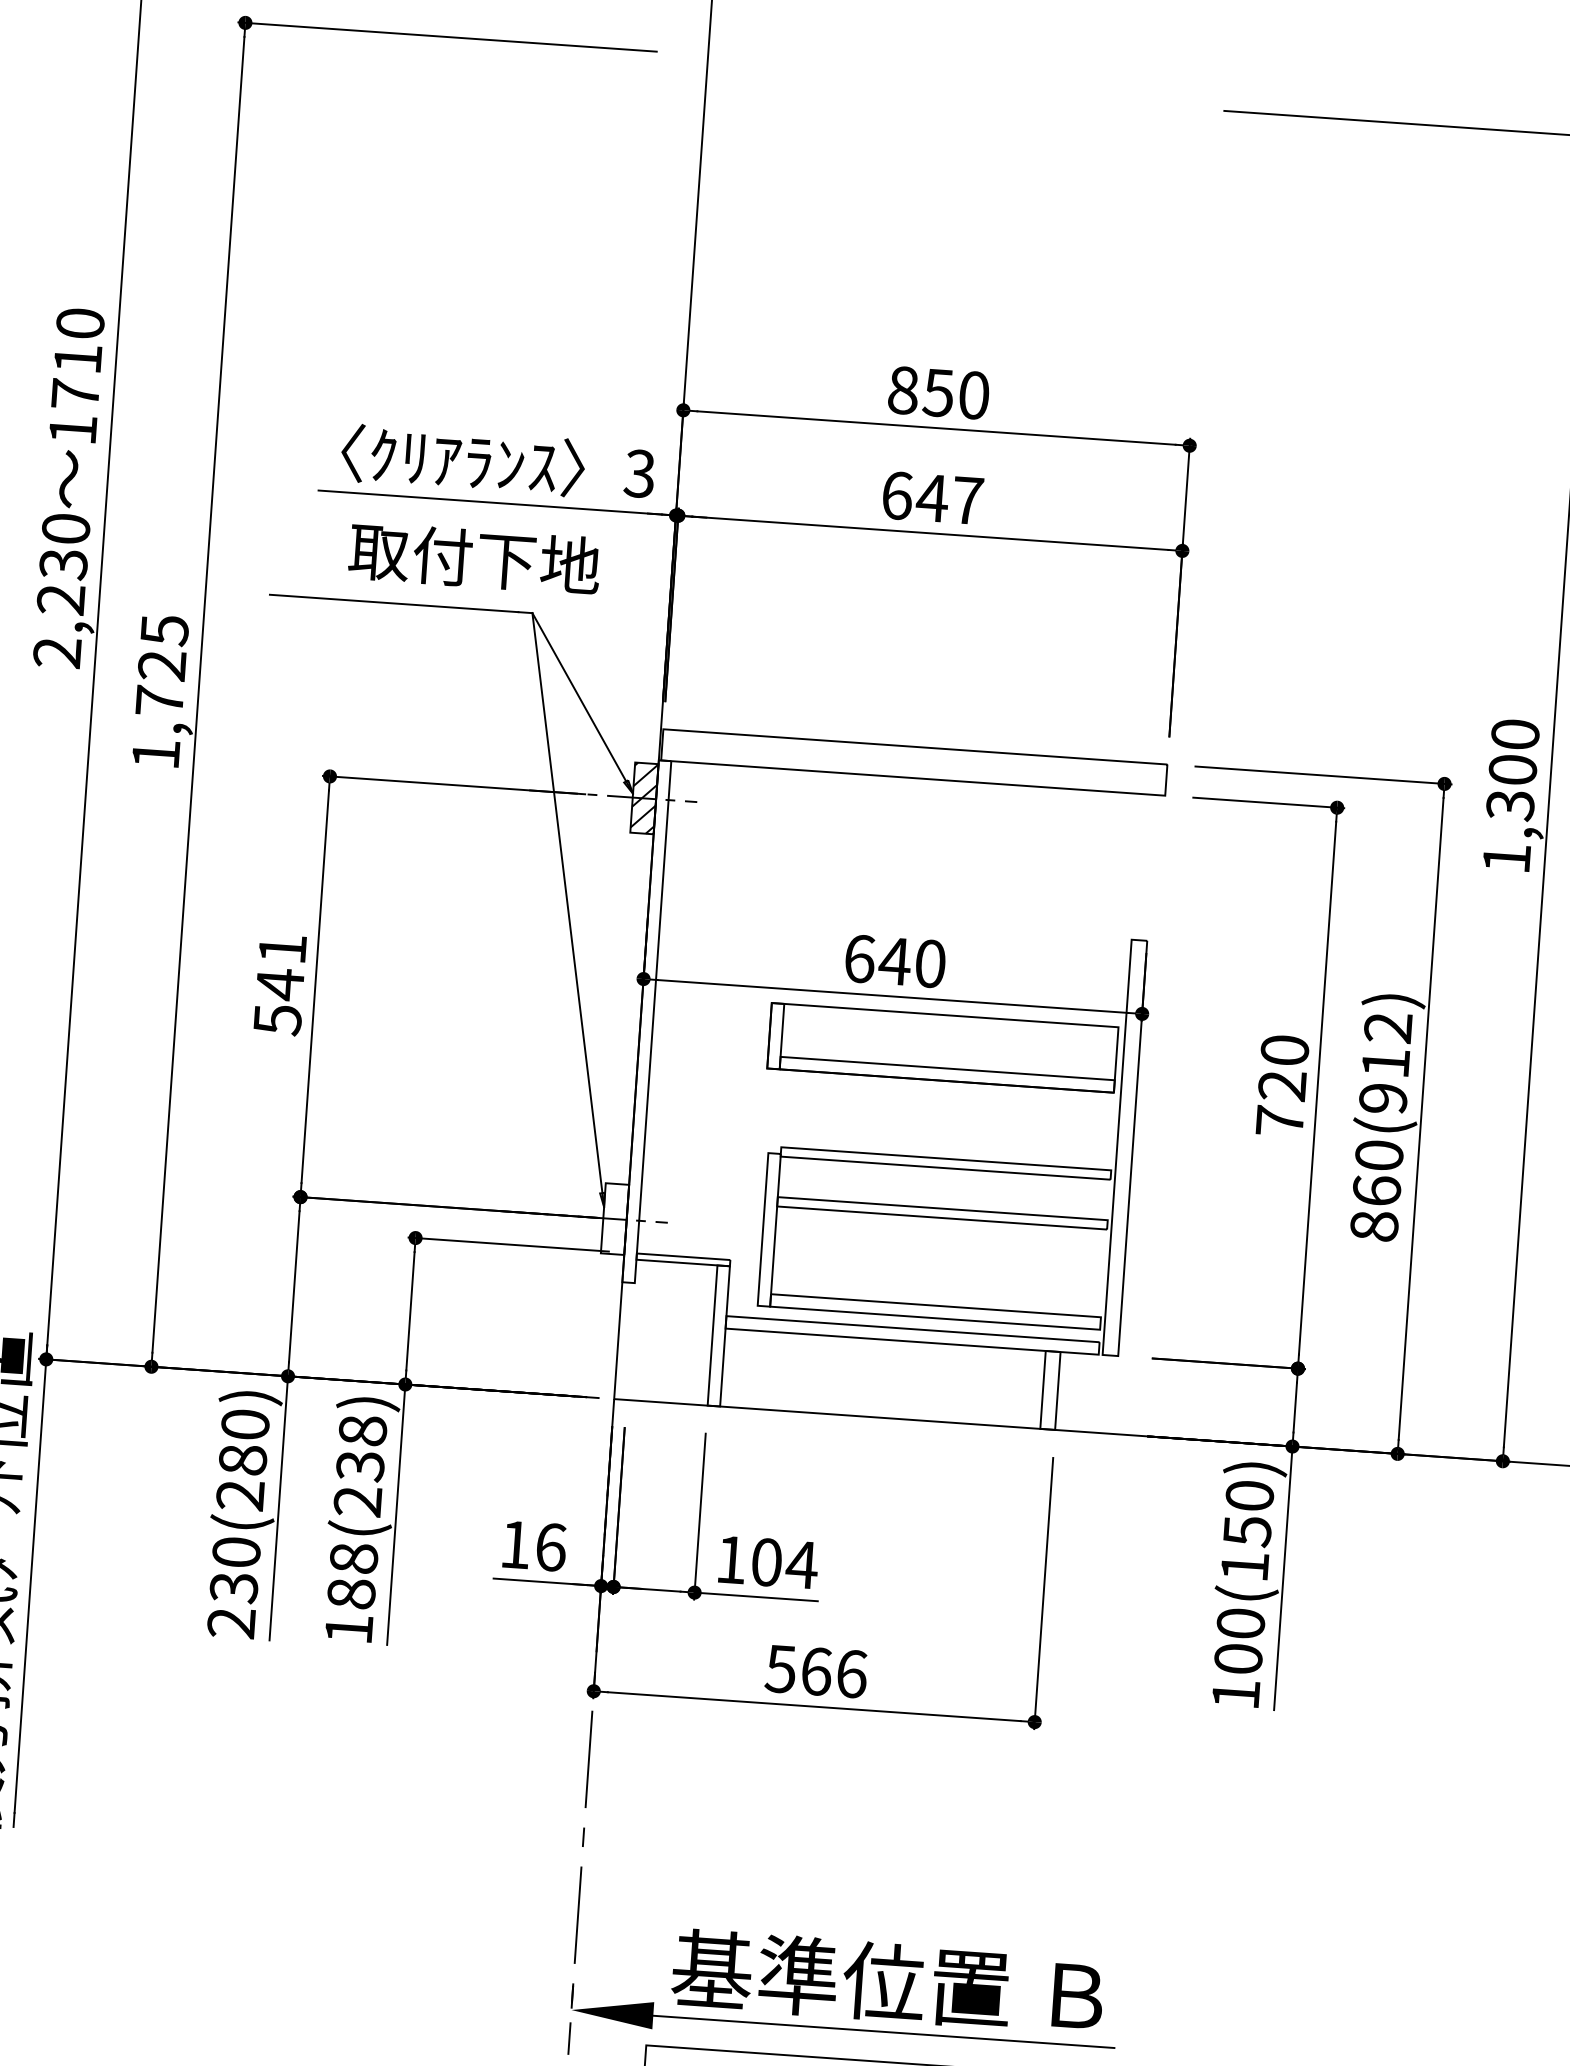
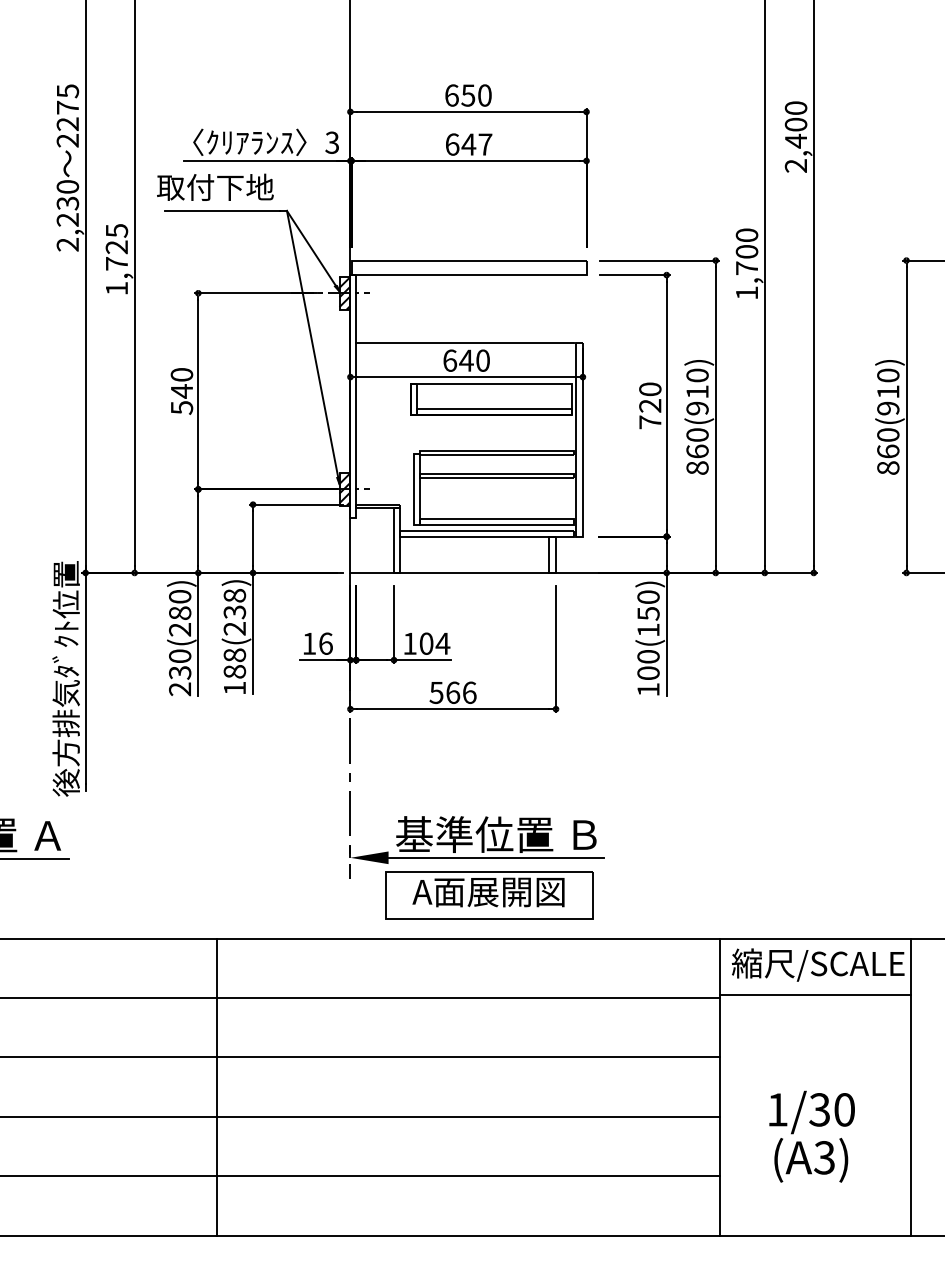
text: (76, 375) -> (67, 115), 1710 -> 2275
text: (902, 390) -> (451, 95), 850 -> 650
text: (475, 556) -> (215, 186), moved
text: (1509, 805) -> (746, 268), 1,300 -> 1,700
line: (893, 921) -> (464, 342), added
text: (281, 948) -> (181, 374), 541 -> 540
text: (1388, 1027) -> (697, 375), 860(912) -> 860(910)
hatch: (614, 1219) -> (344, 489), added

